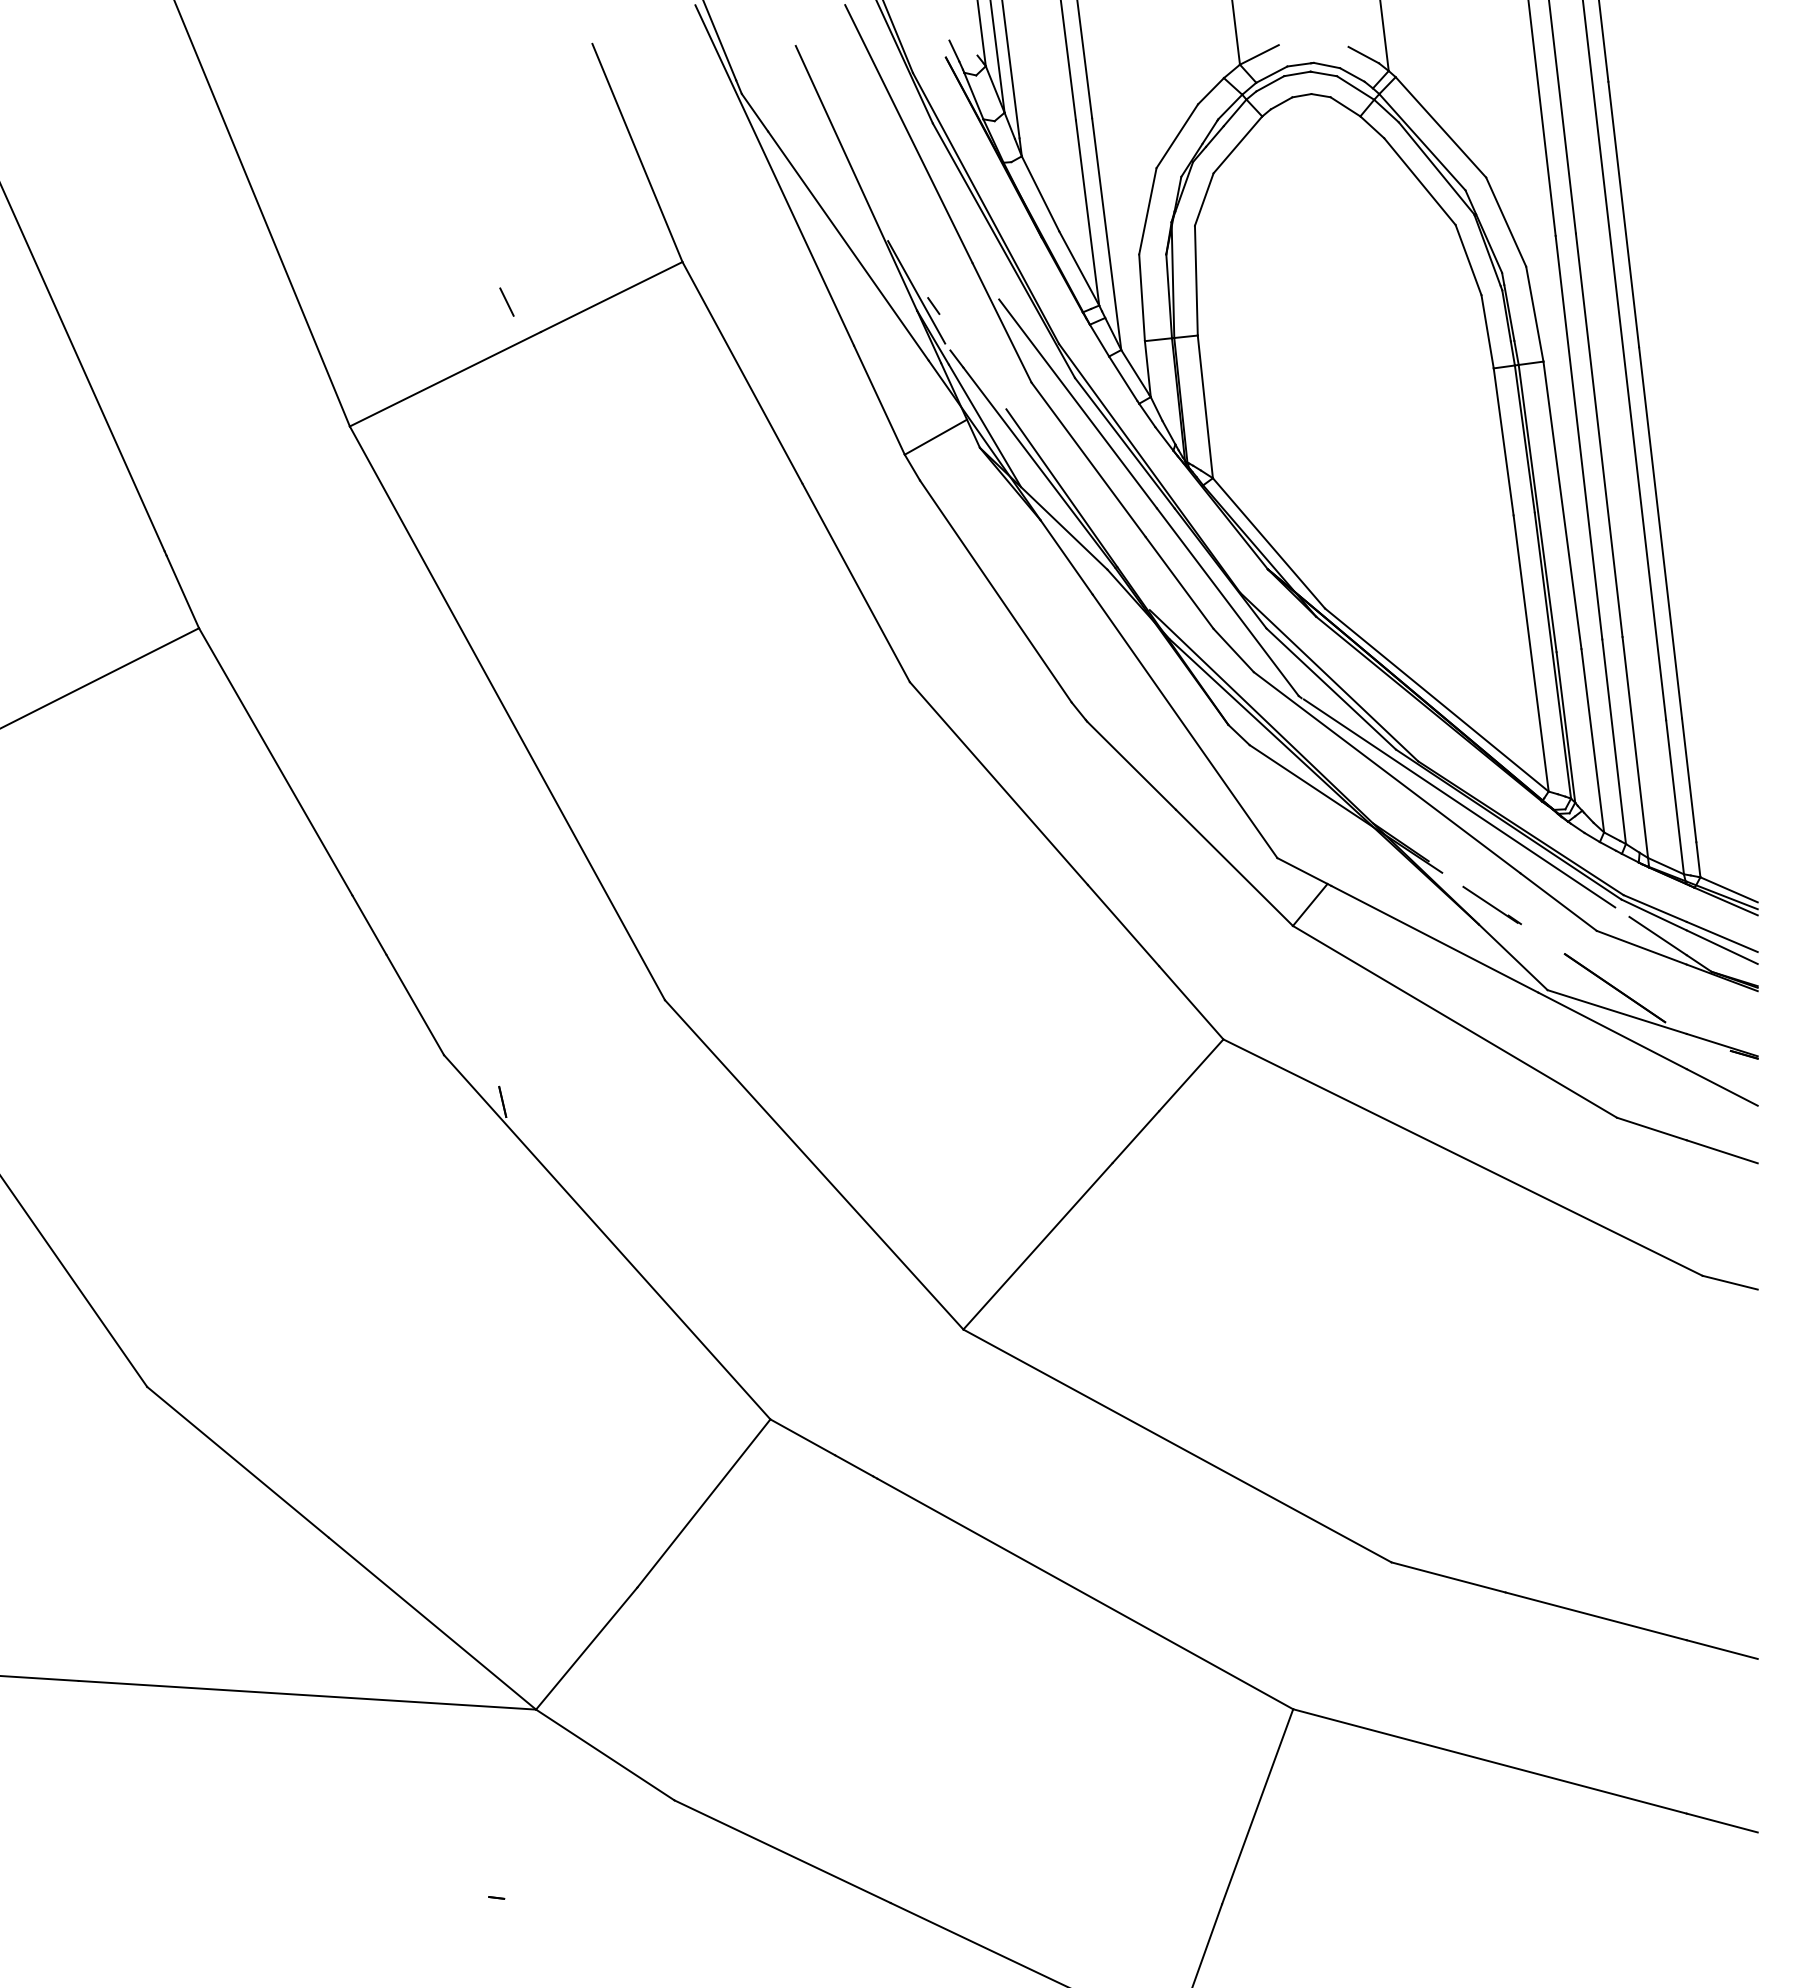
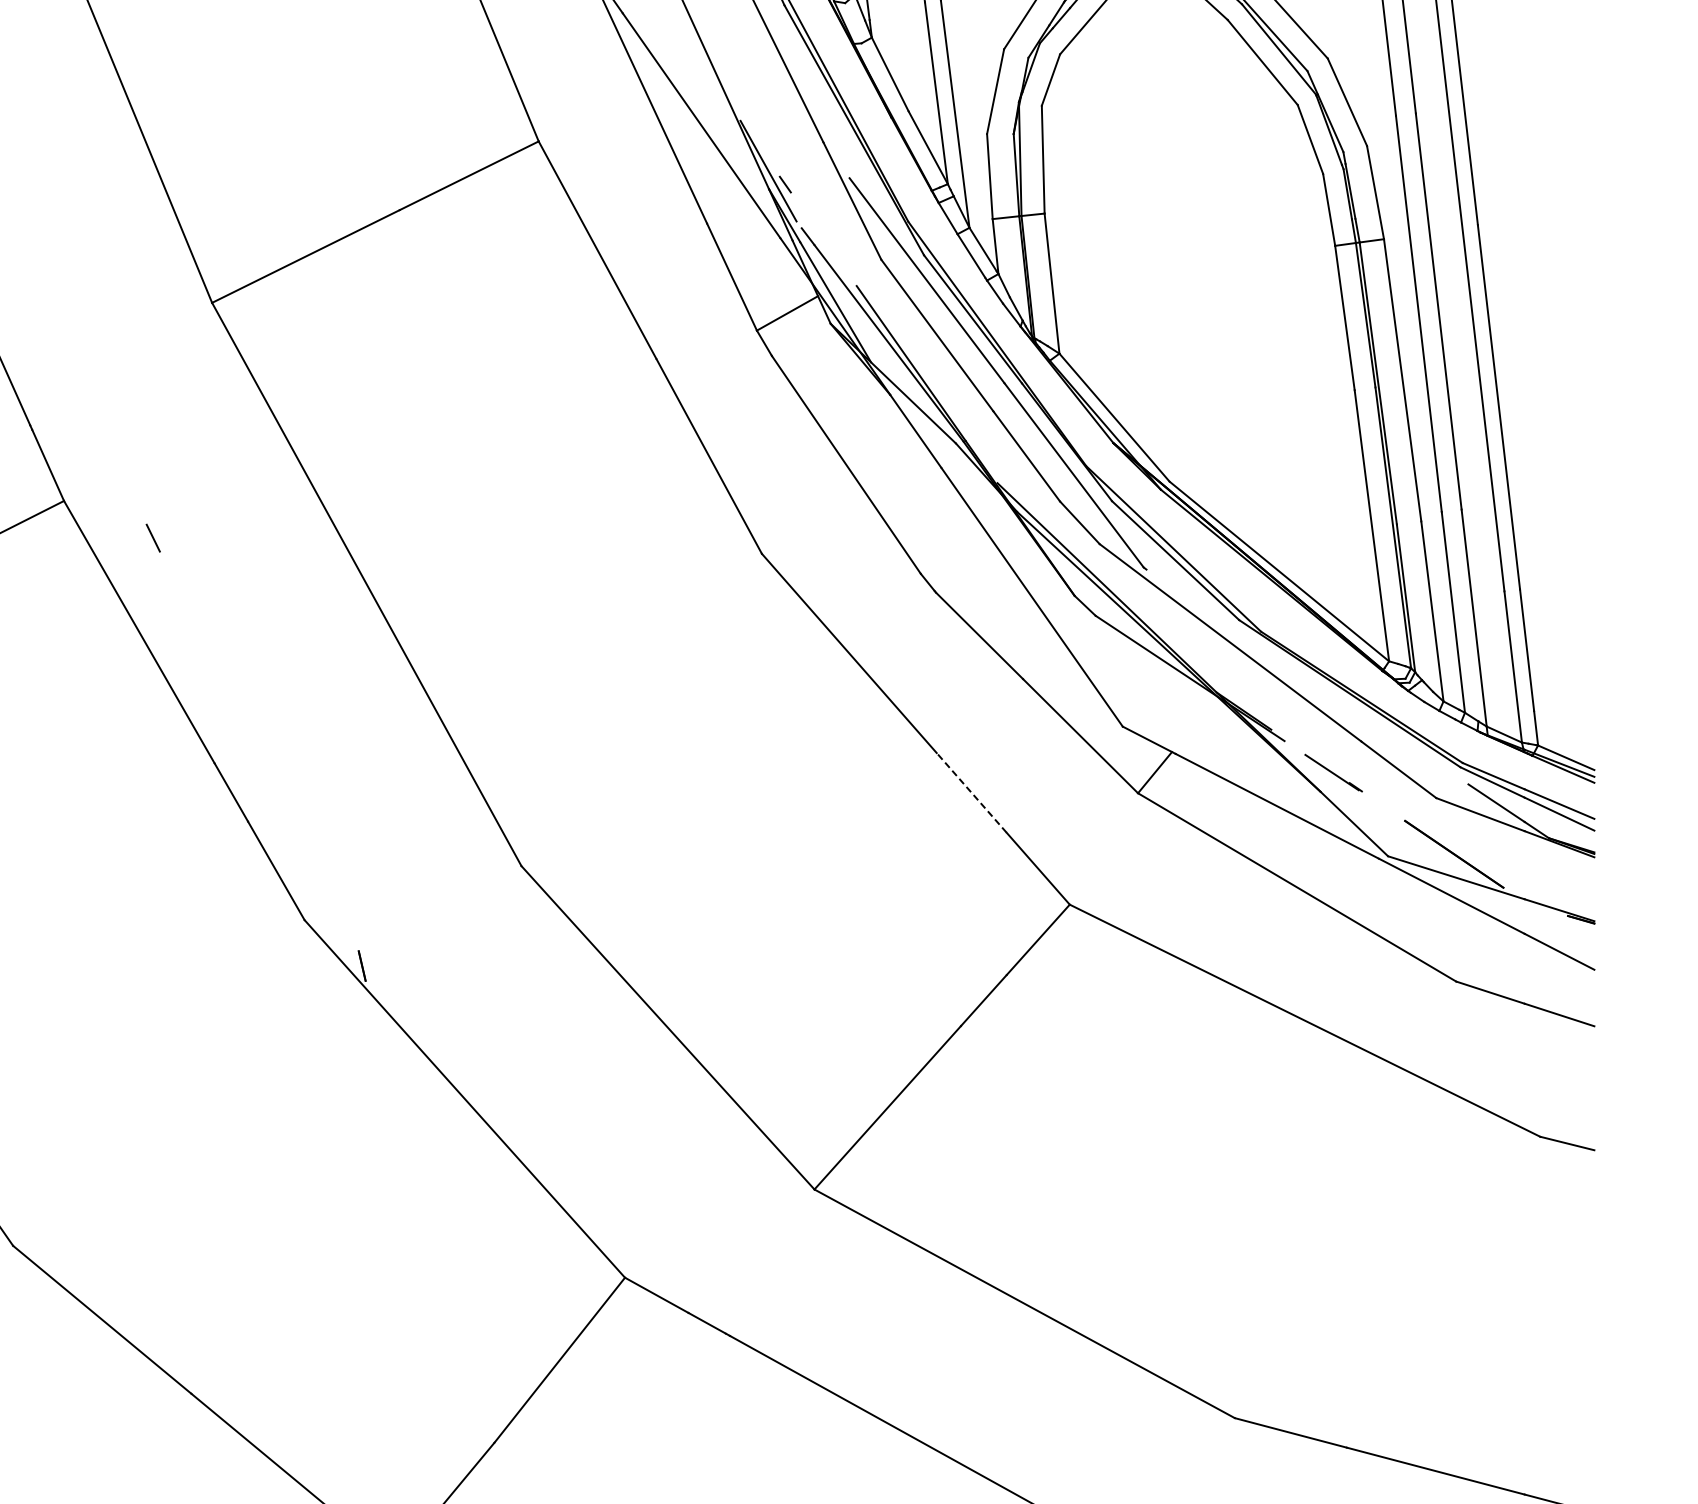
line: (506, 301) -> (152, 537), moved
line: (1459, 803) -> (1301, 673), removed
line: (1123, 925) -> (971, 792), solid -> dashed

